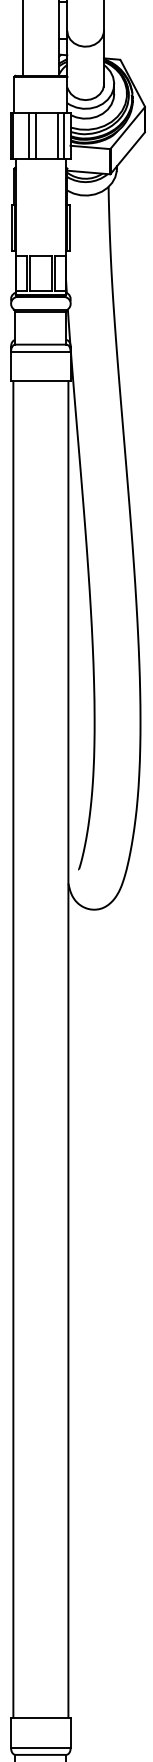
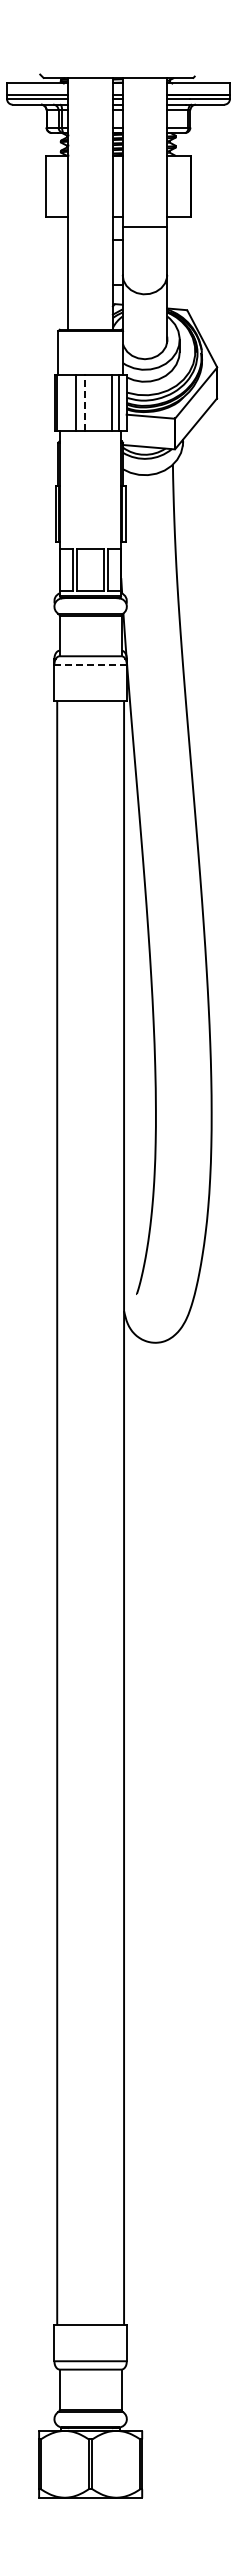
line: (35, 135) -> (84, 402), solid -> dashed
line: (40, 351) -> (90, 664), solid -> dashed

